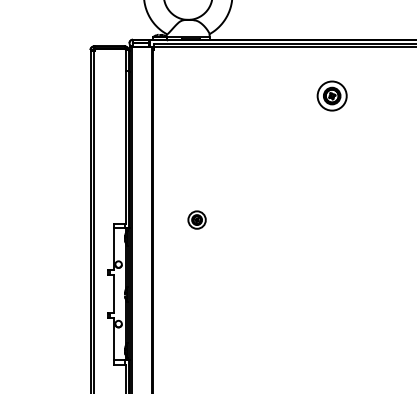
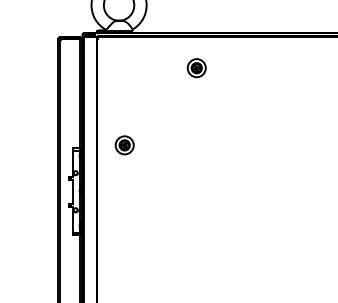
part: (331, 96) -> (196, 68), moved
part: (196, 220) -> (124, 145), size x1.67

